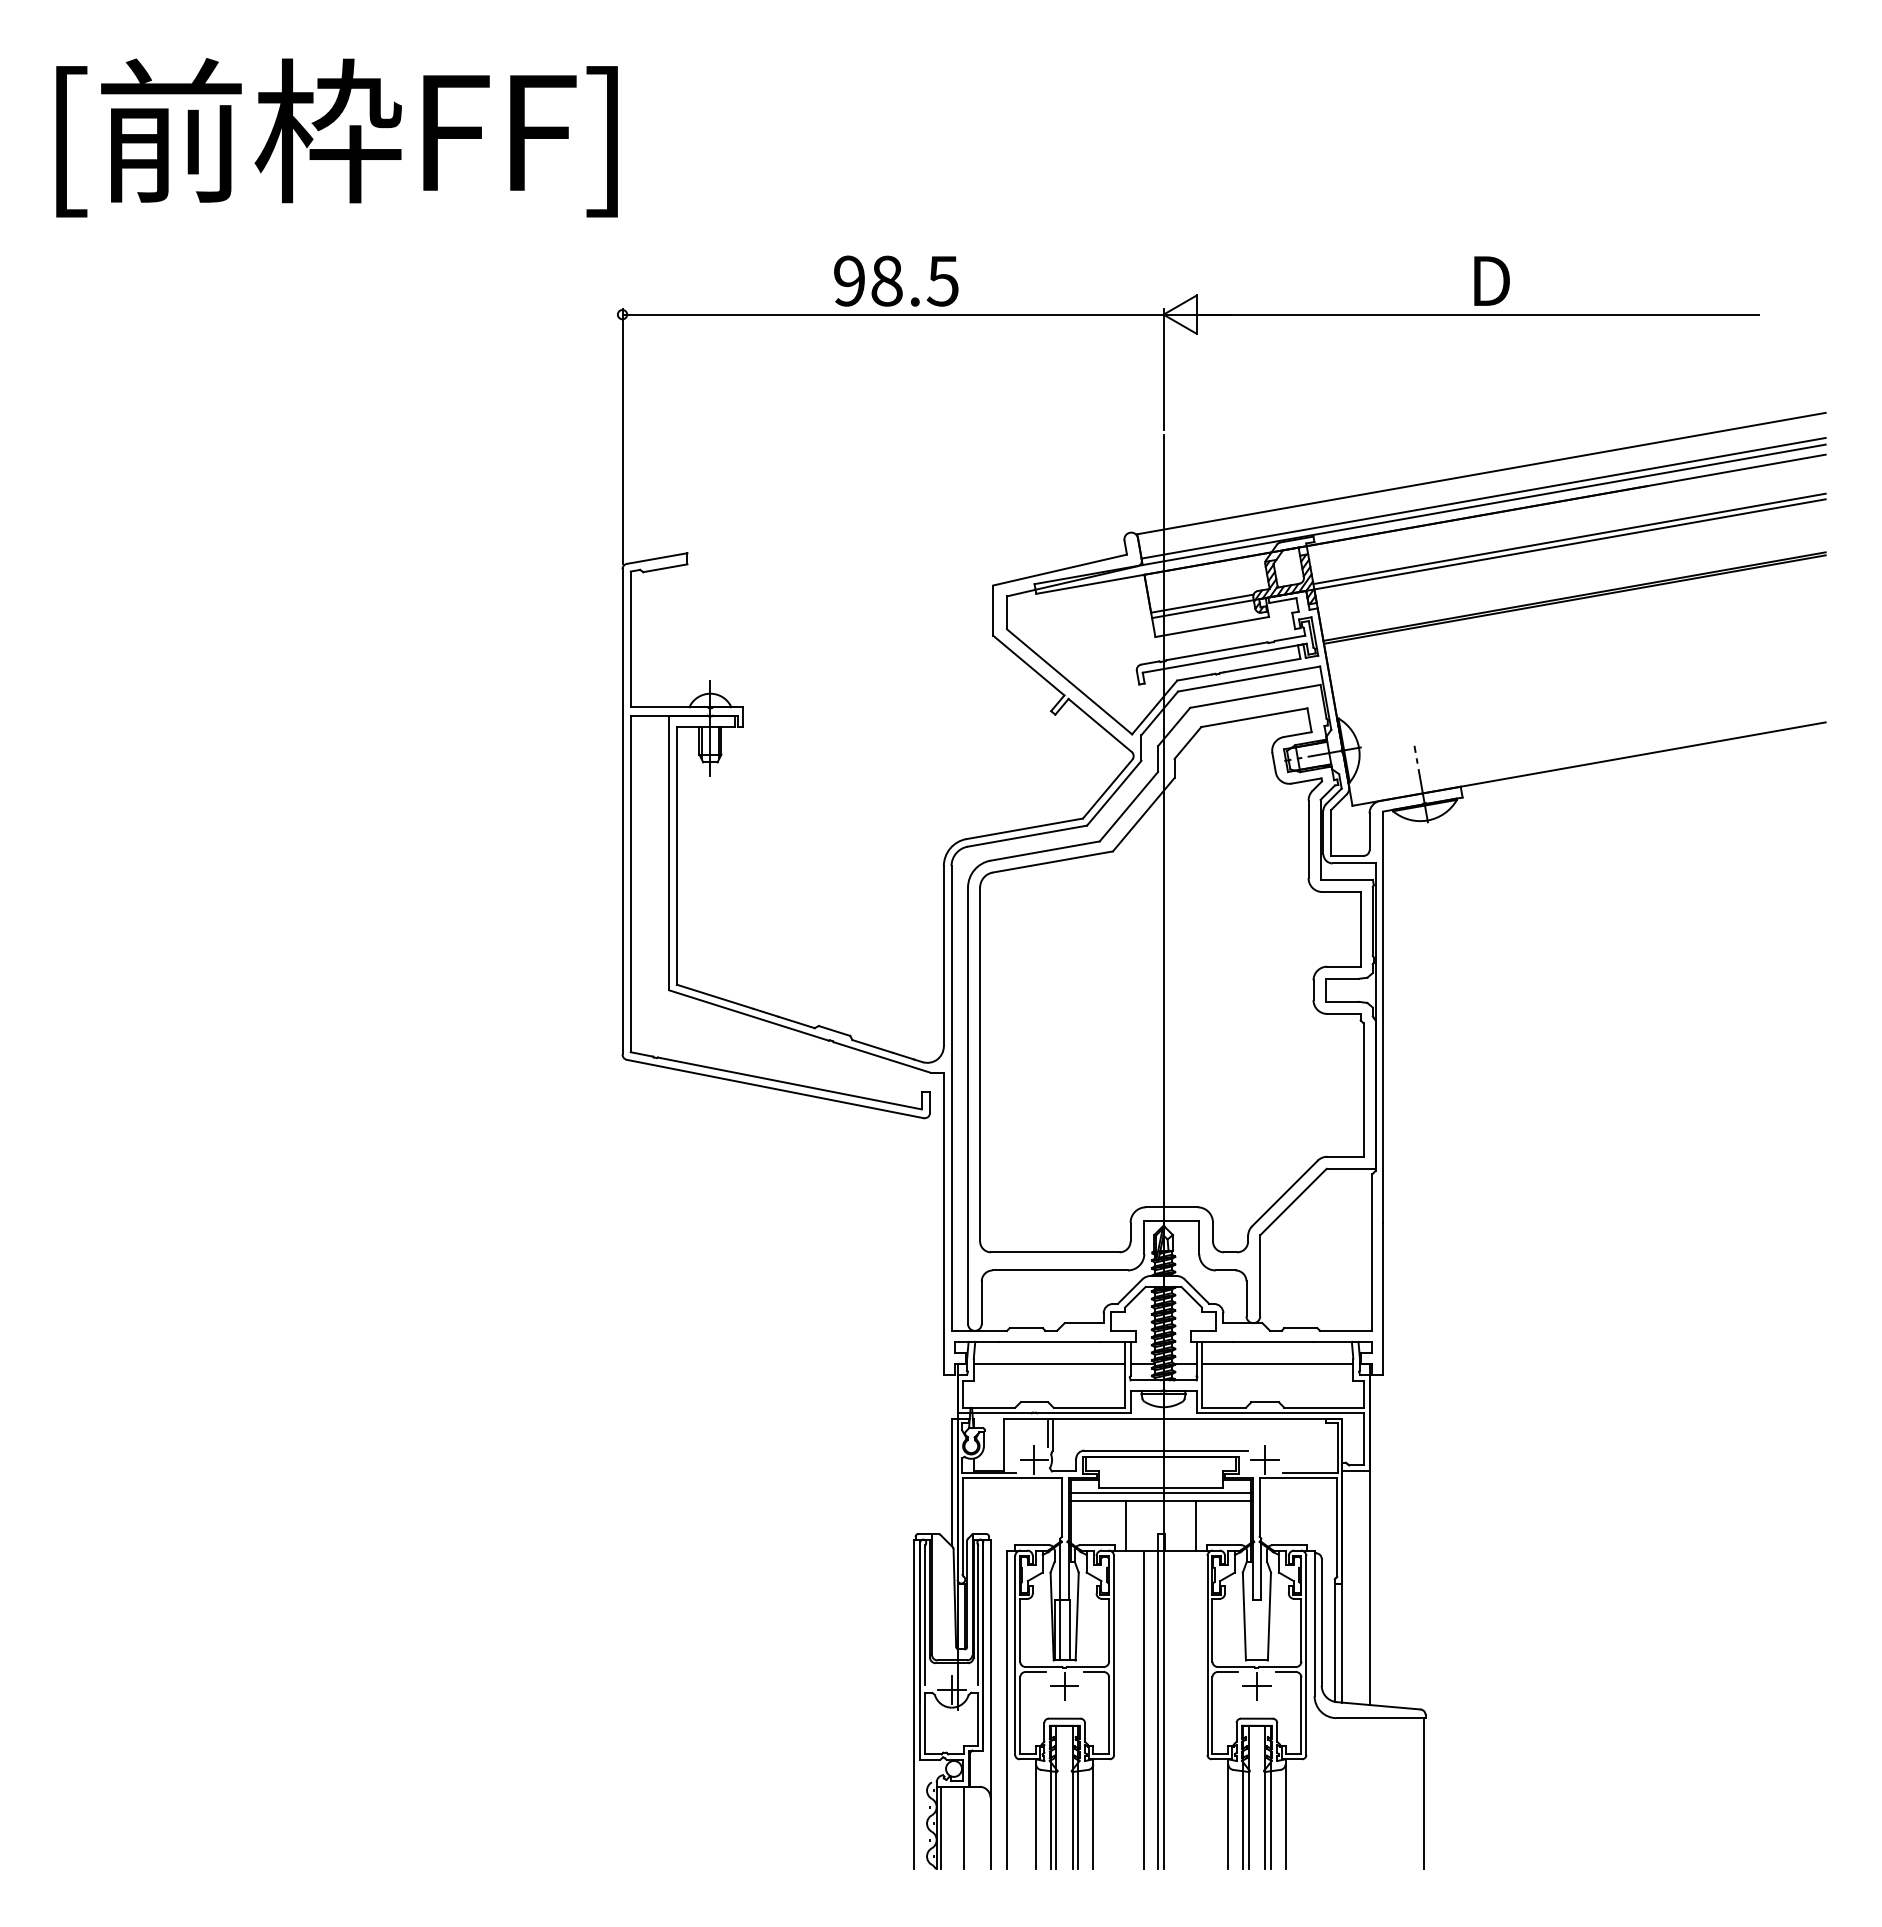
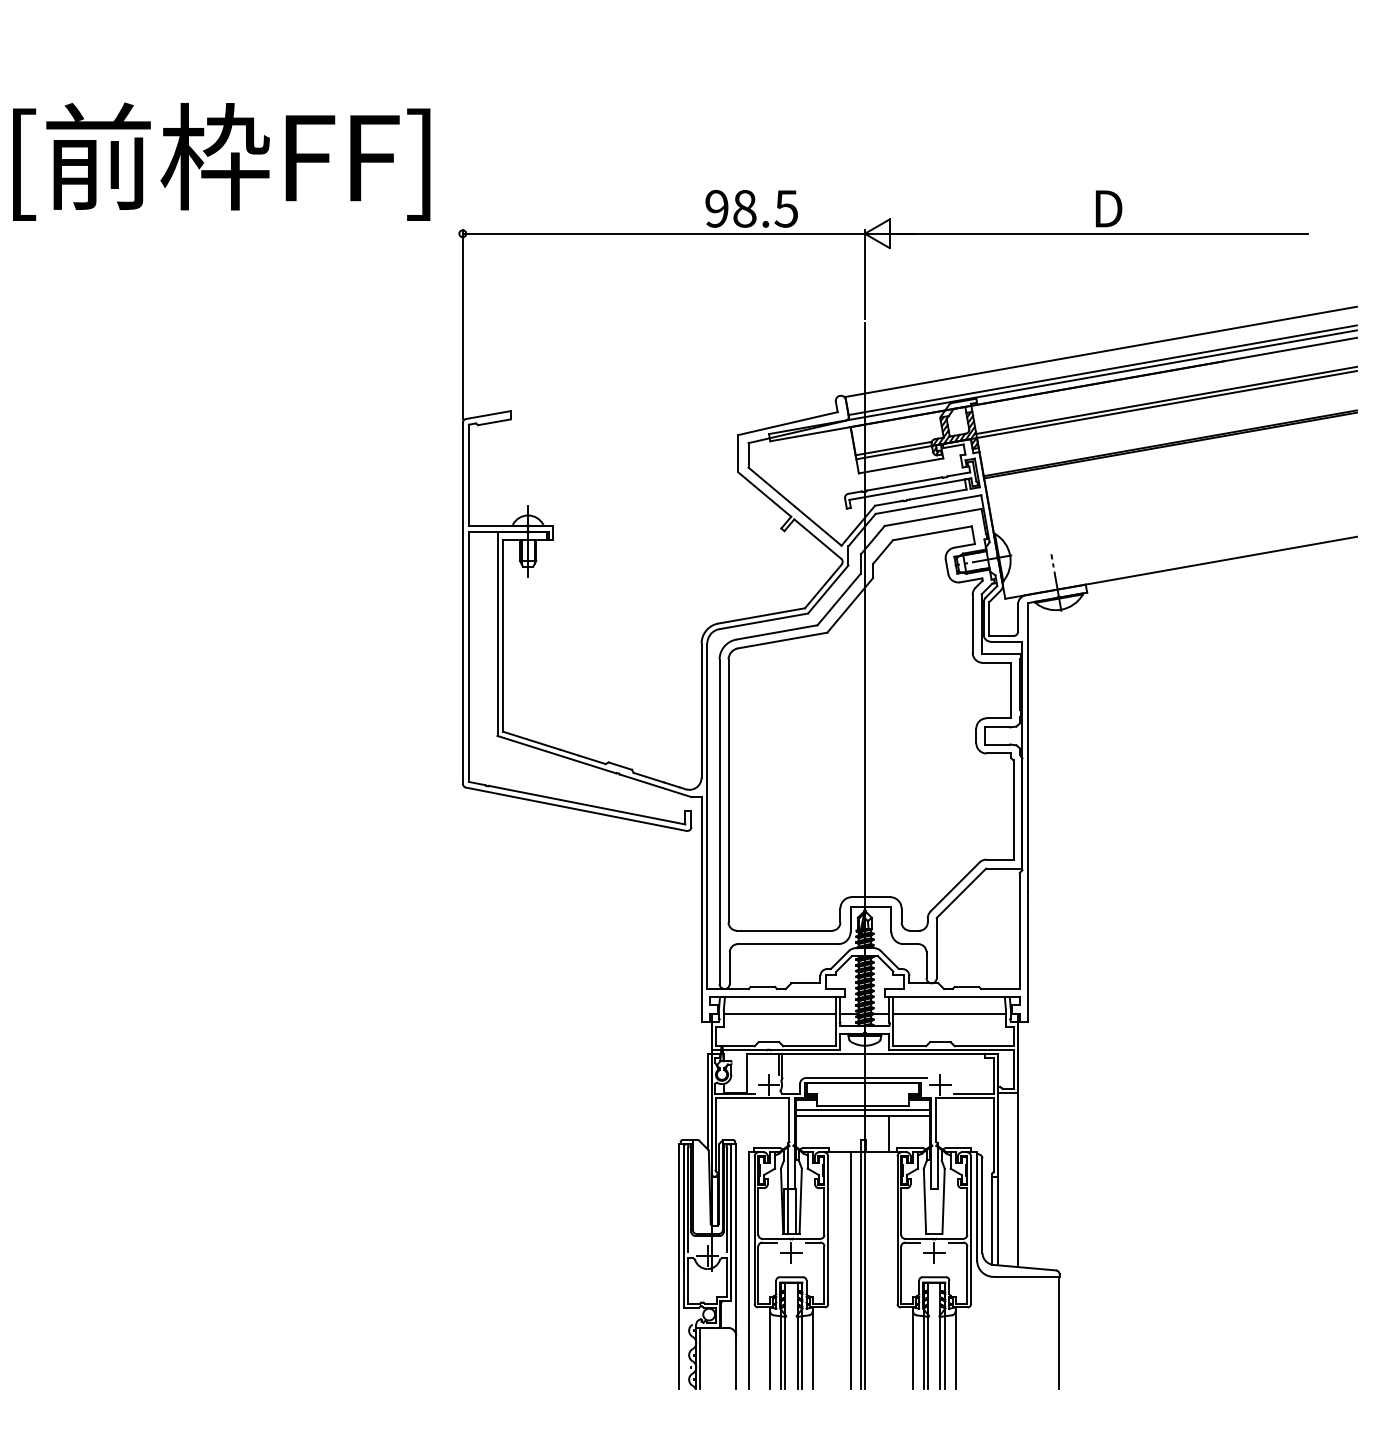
text: (336, 137) -> (221, 161), moved
text: (896, 280) -> (751, 208), moved
line: (1125, 1525) -> (836, 1133), removed
line: (964, 1827) -> (716, 1358), removed

